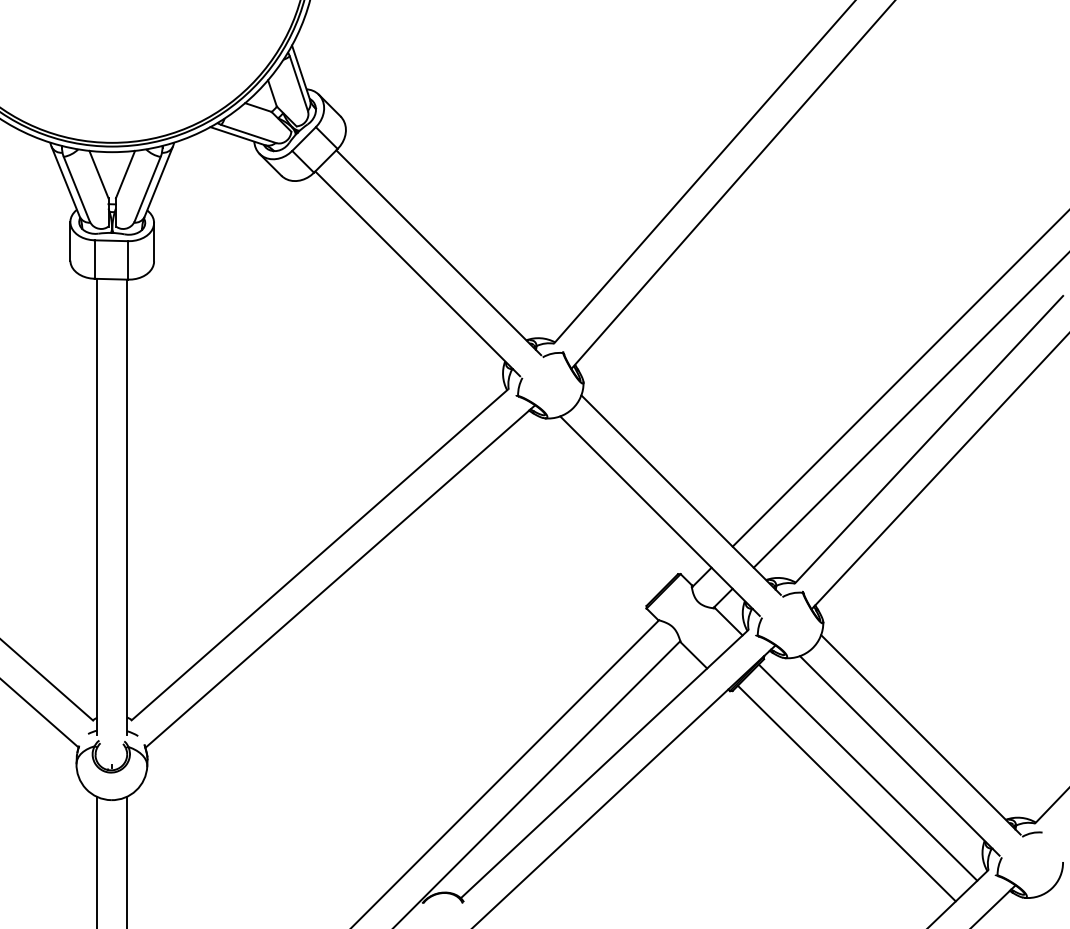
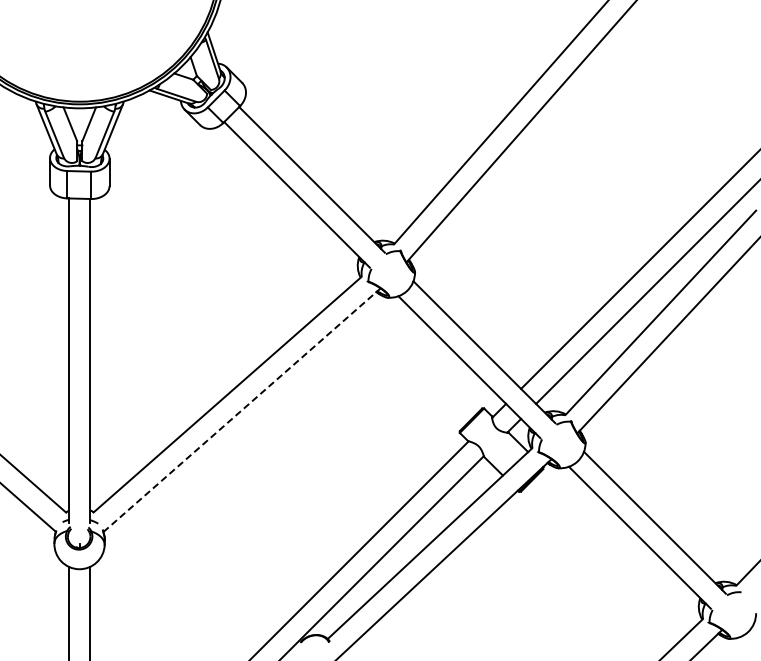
line: (340, 576) -> (242, 410), solid -> dashed
line: (868, 772) -> (617, 549), removed
line: (845, 793) -> (601, 564), removed

